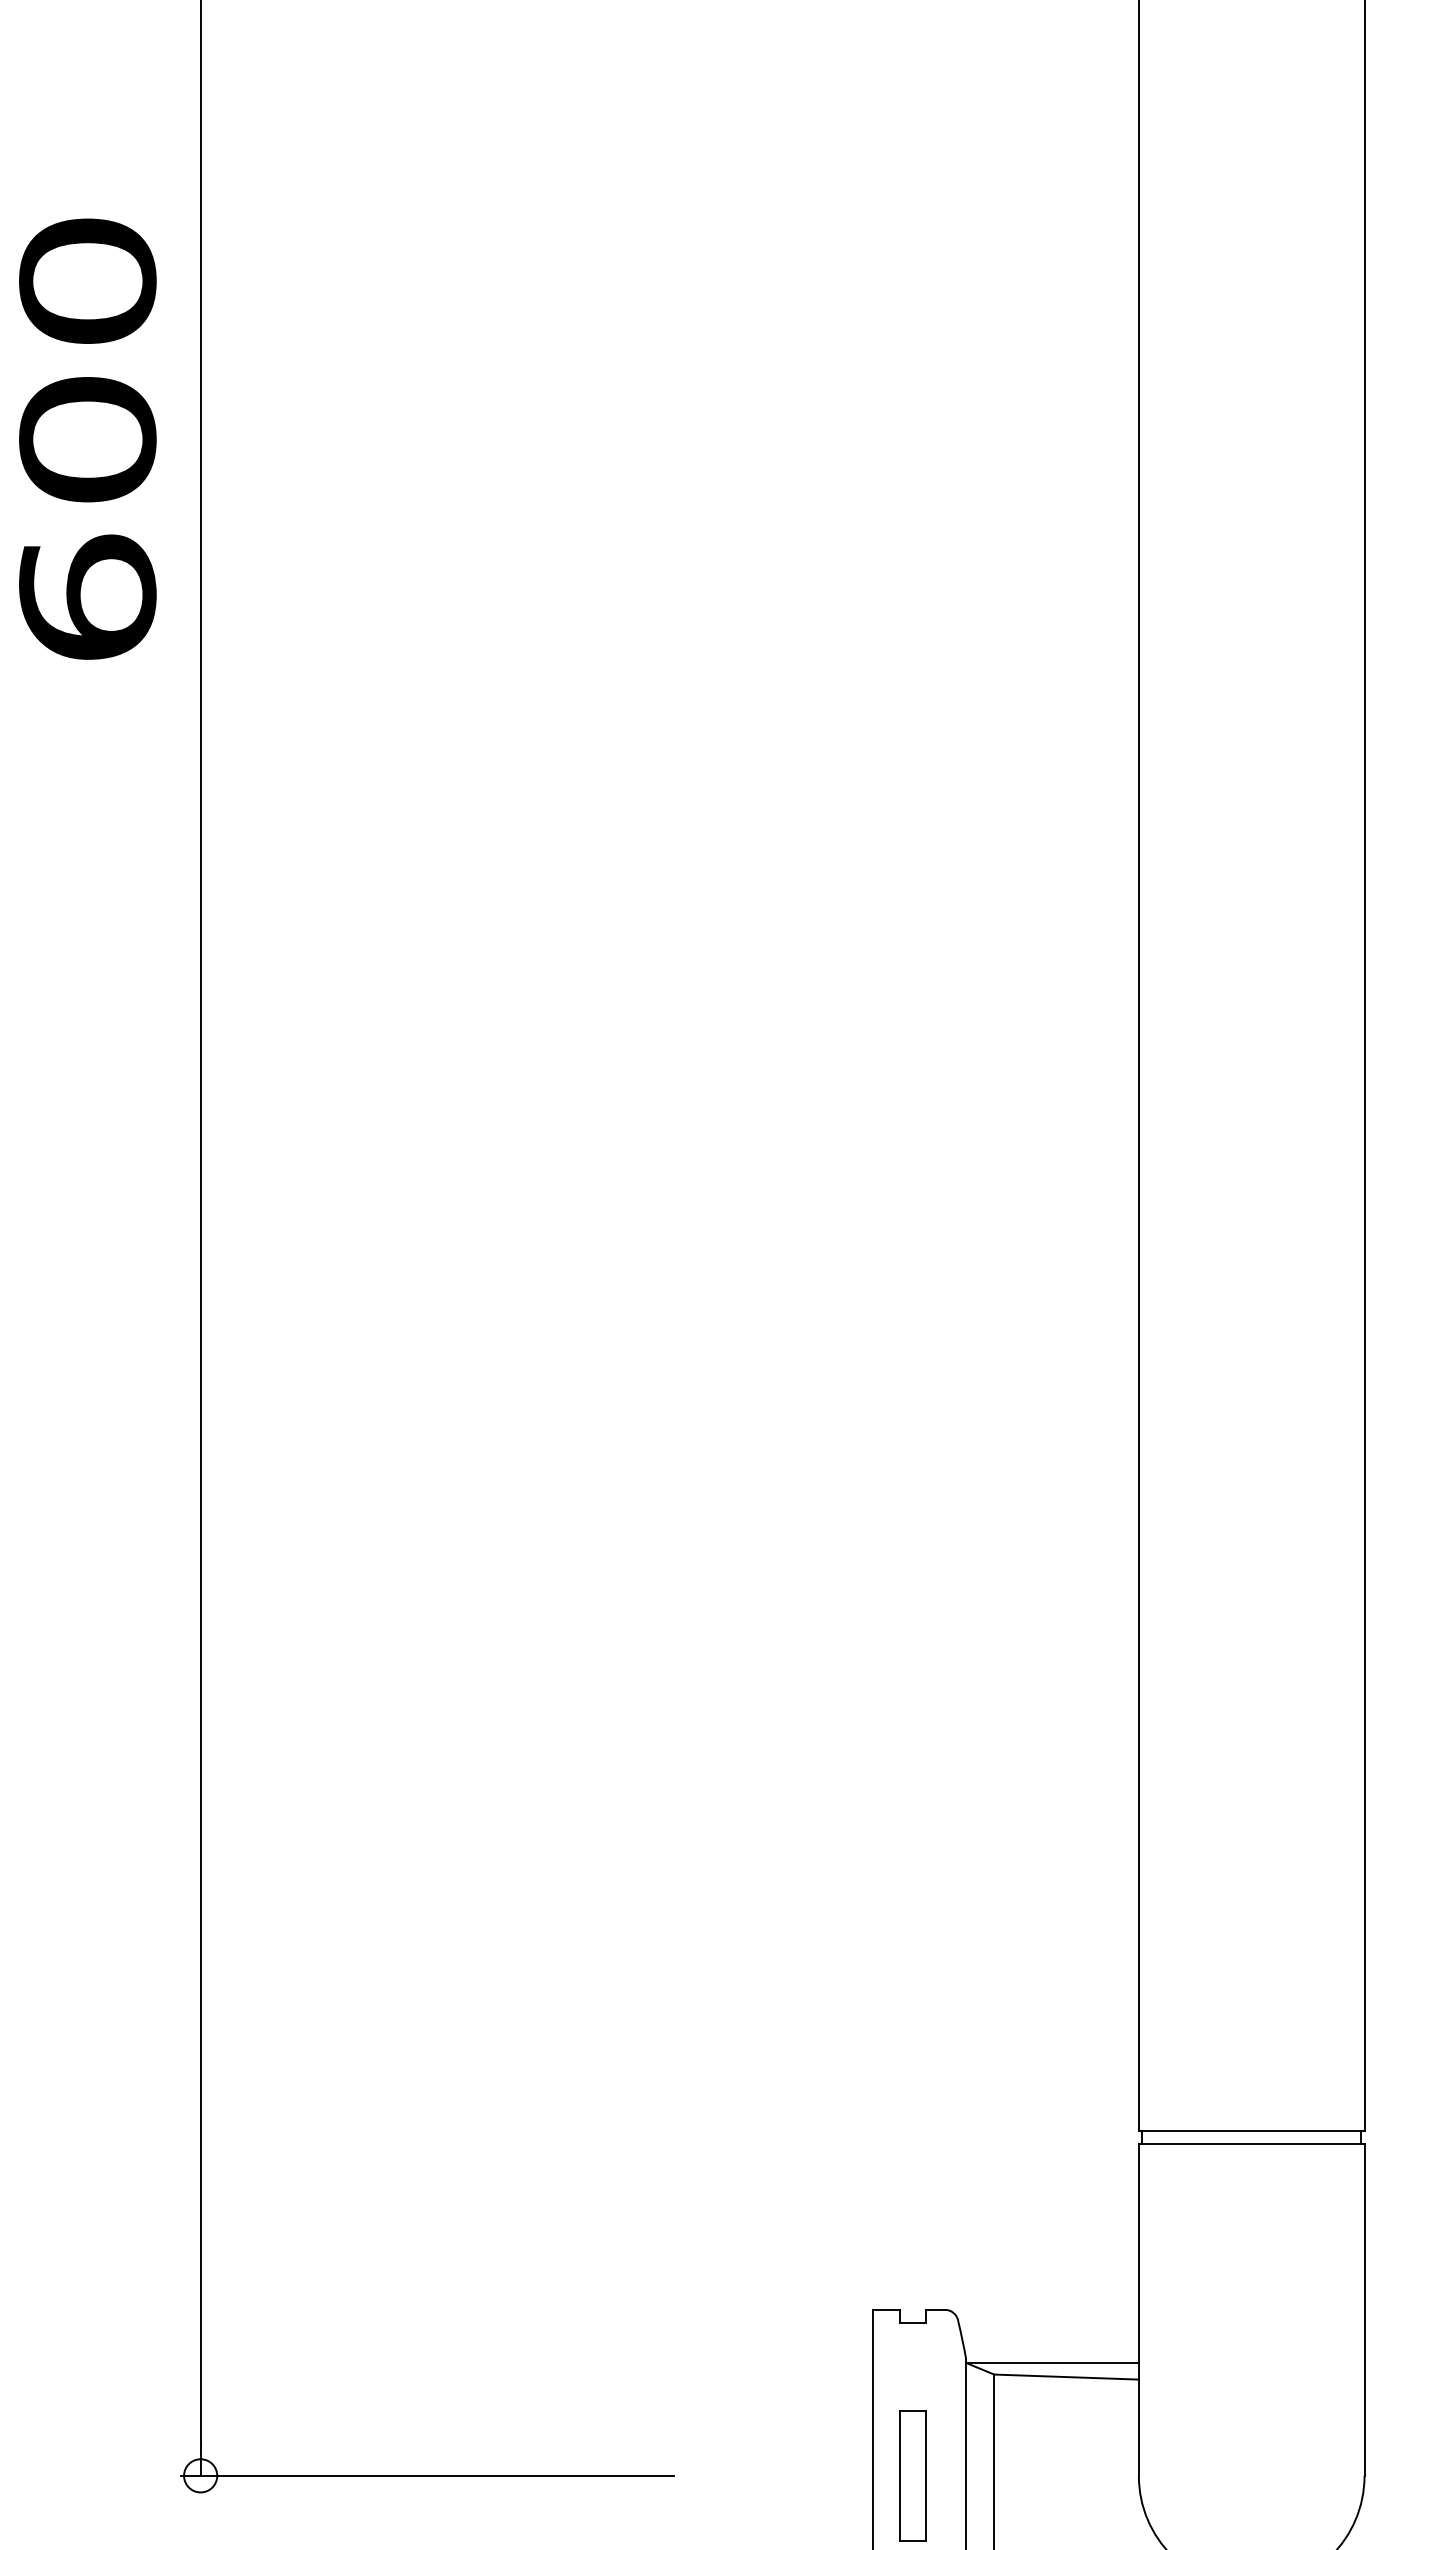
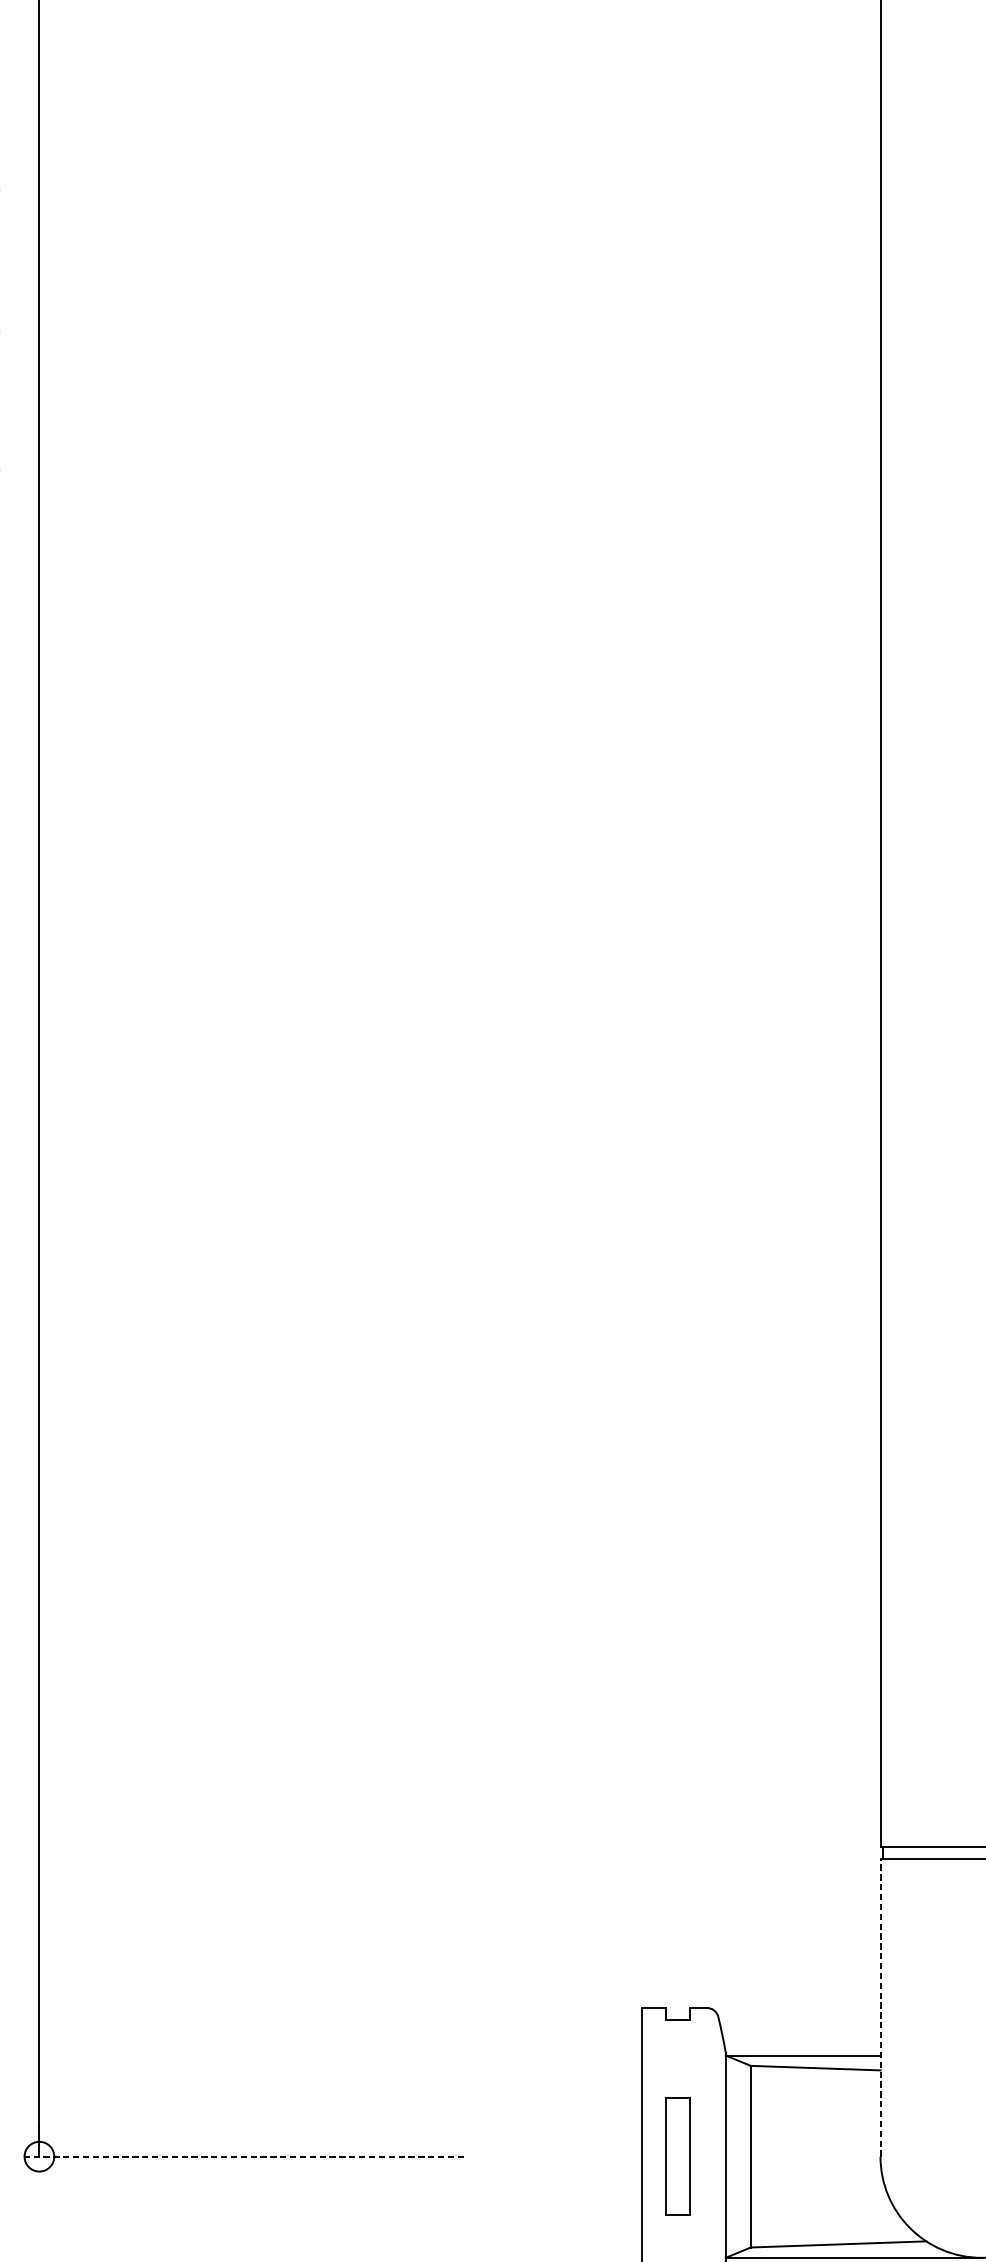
line: (1138, 2309) -> (880, 2007), solid -> dashed
line: (427, 2475) -> (242, 2156), solid -> dashed

